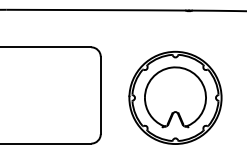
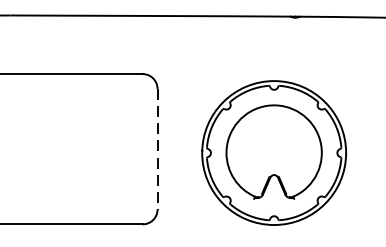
line: (100, 95) -> (157, 149), solid -> dashed

